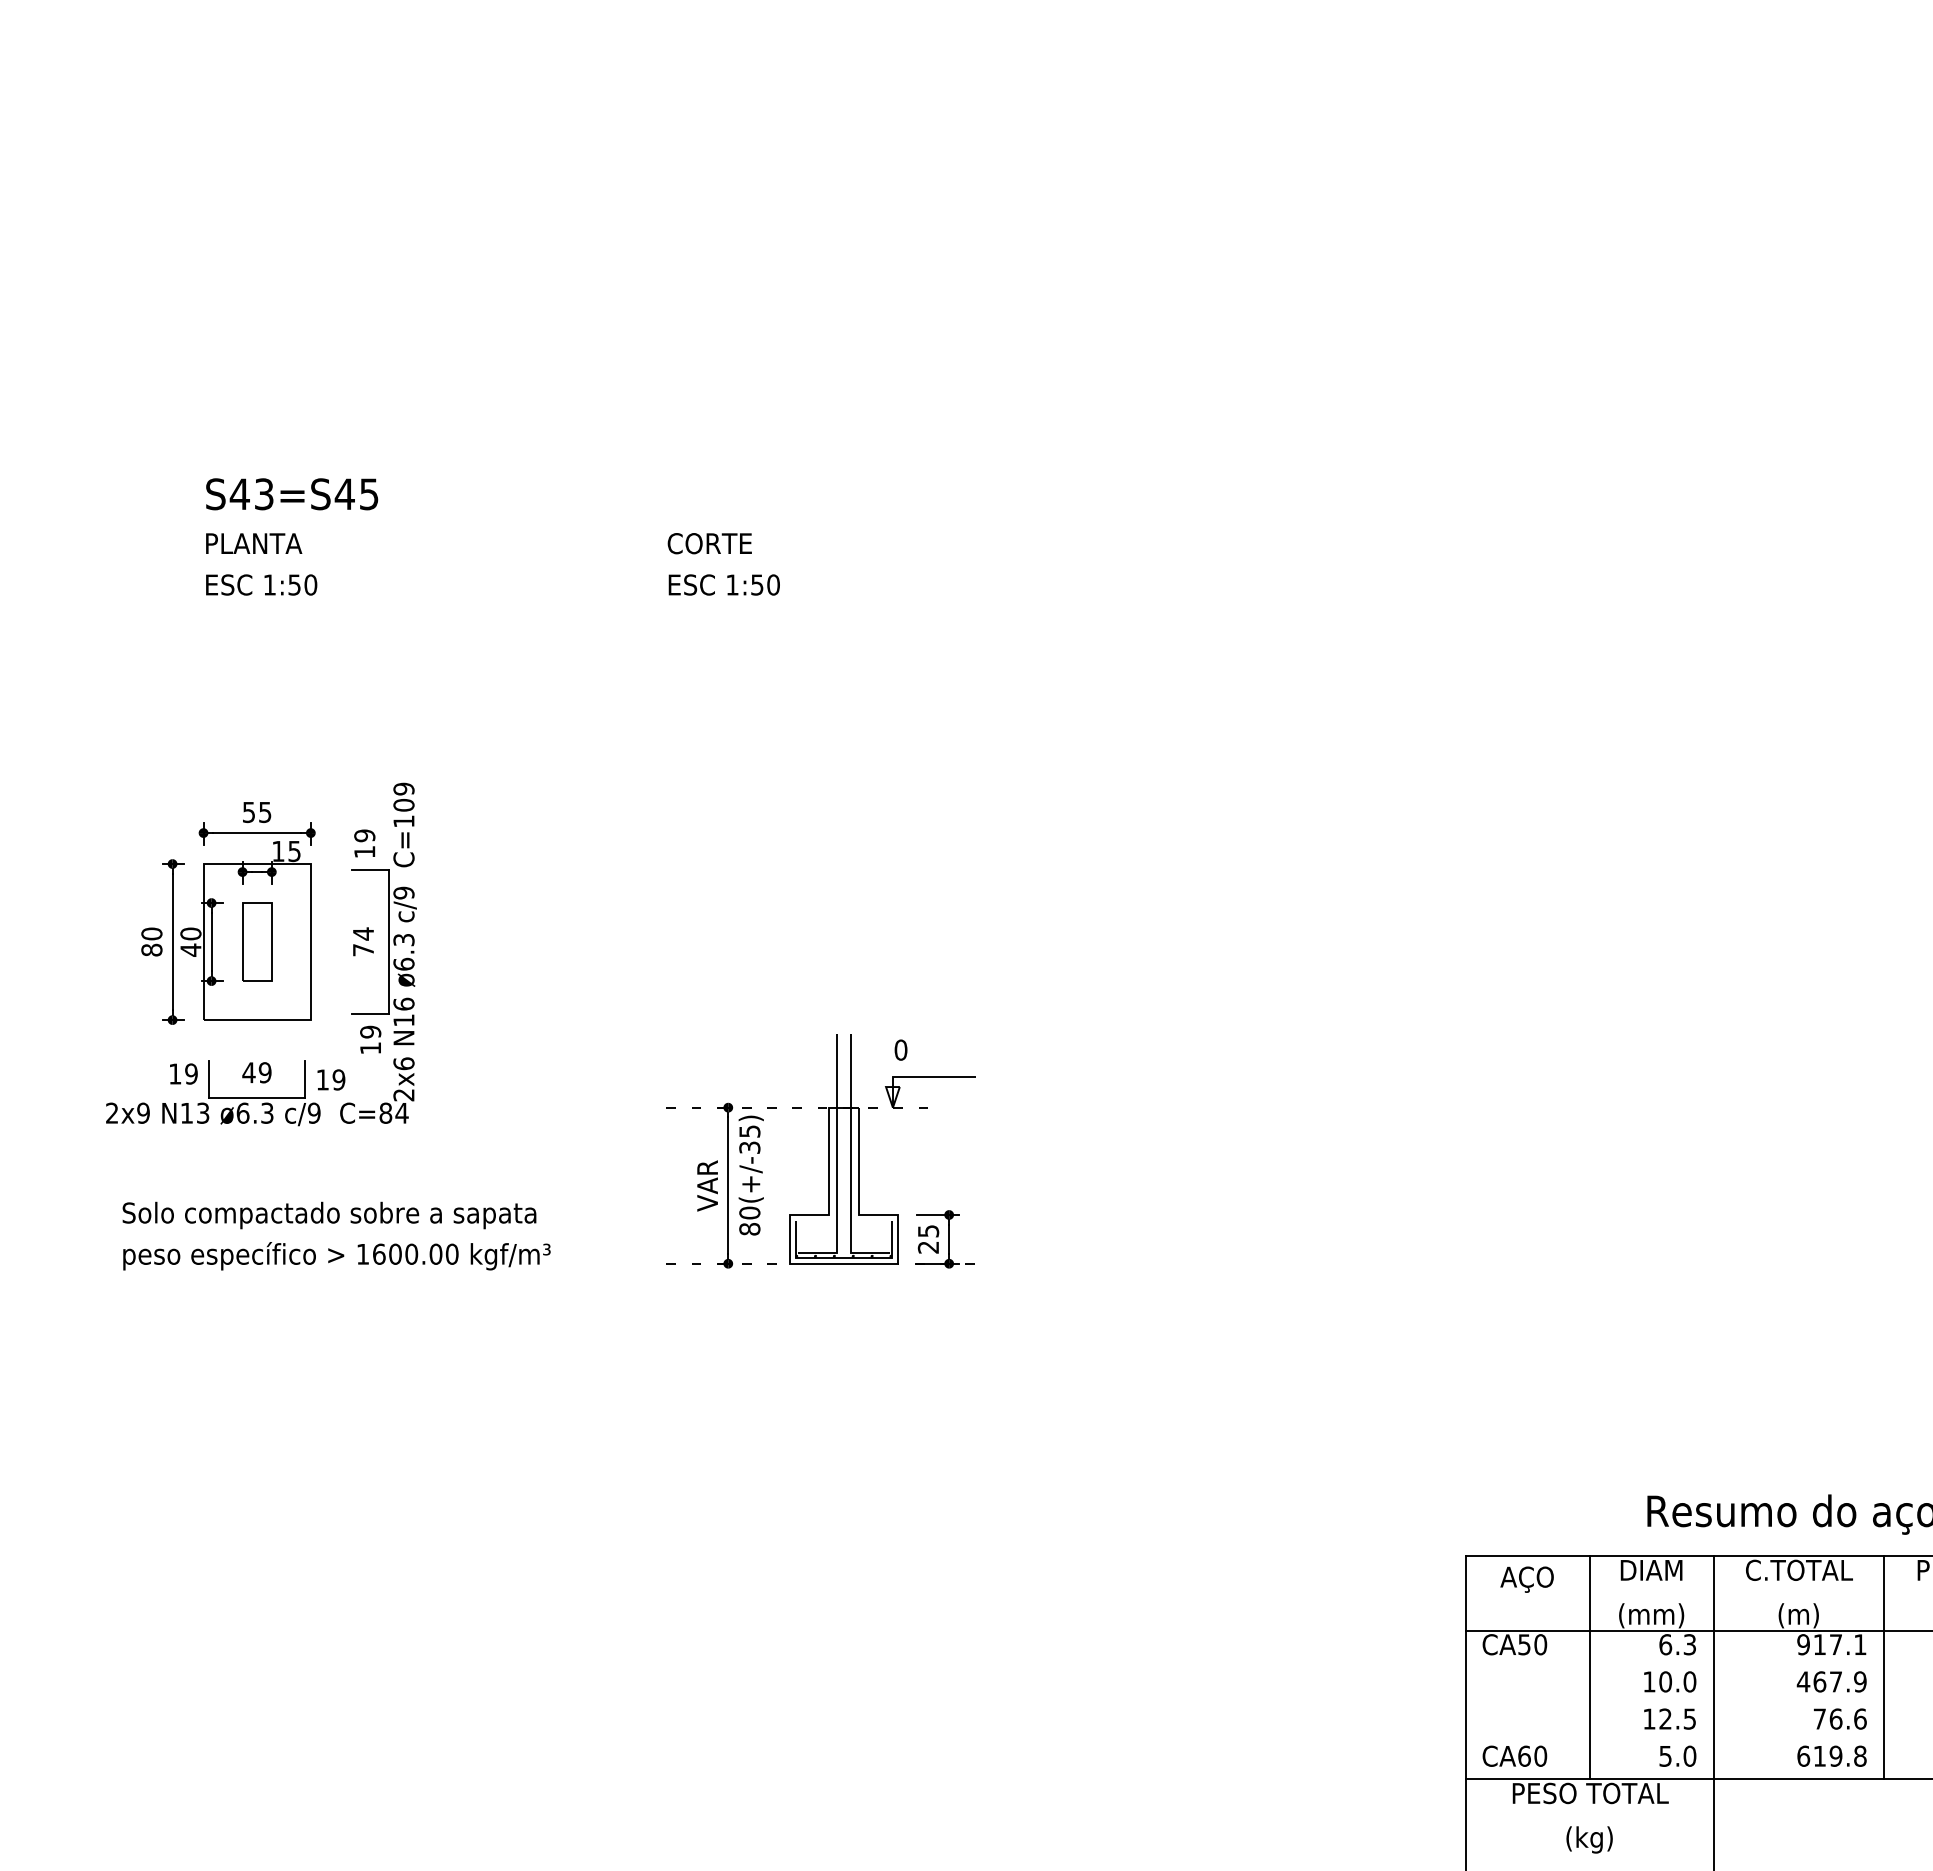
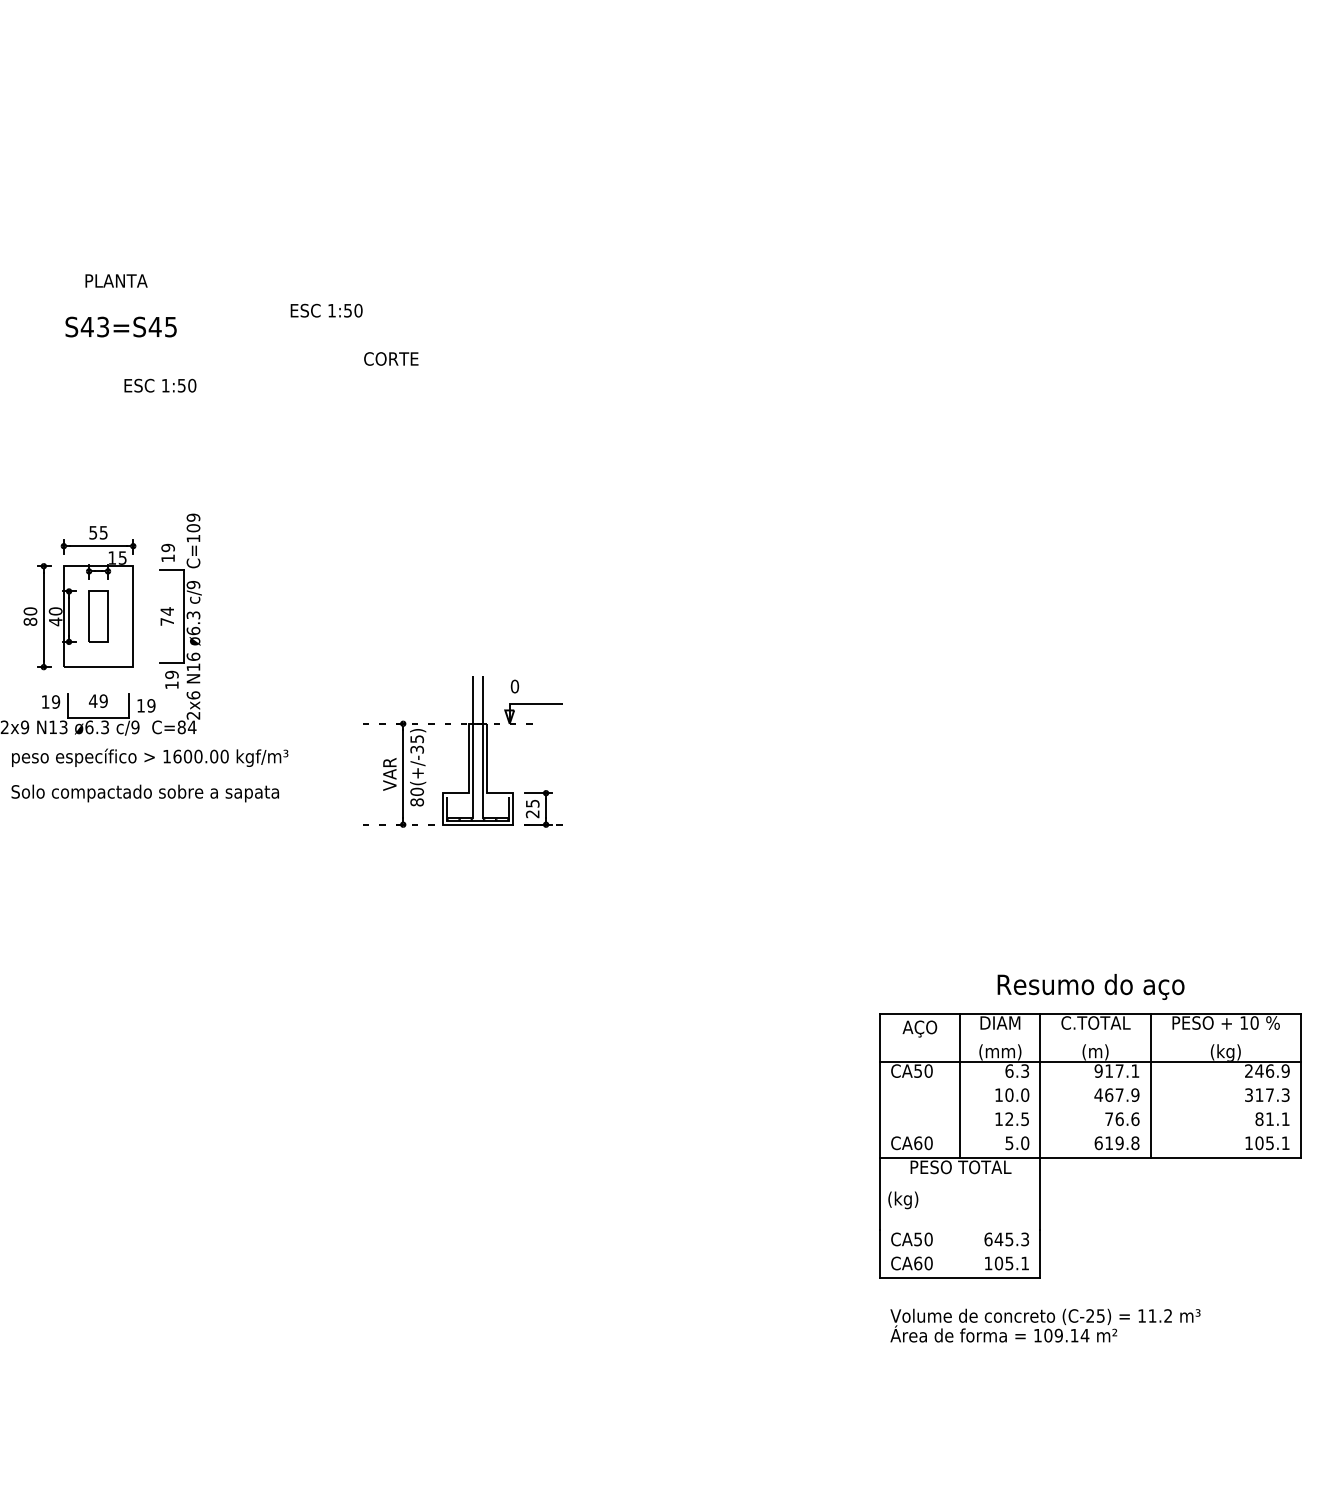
text: (254, 542) -> (116, 280), moved
text: (261, 584) -> (160, 385), moved
text: (724, 584) -> (326, 310), moved
text: (337, 1255) -> (150, 757), moved
text: (1589, 1840) -> (903, 1200), moved

